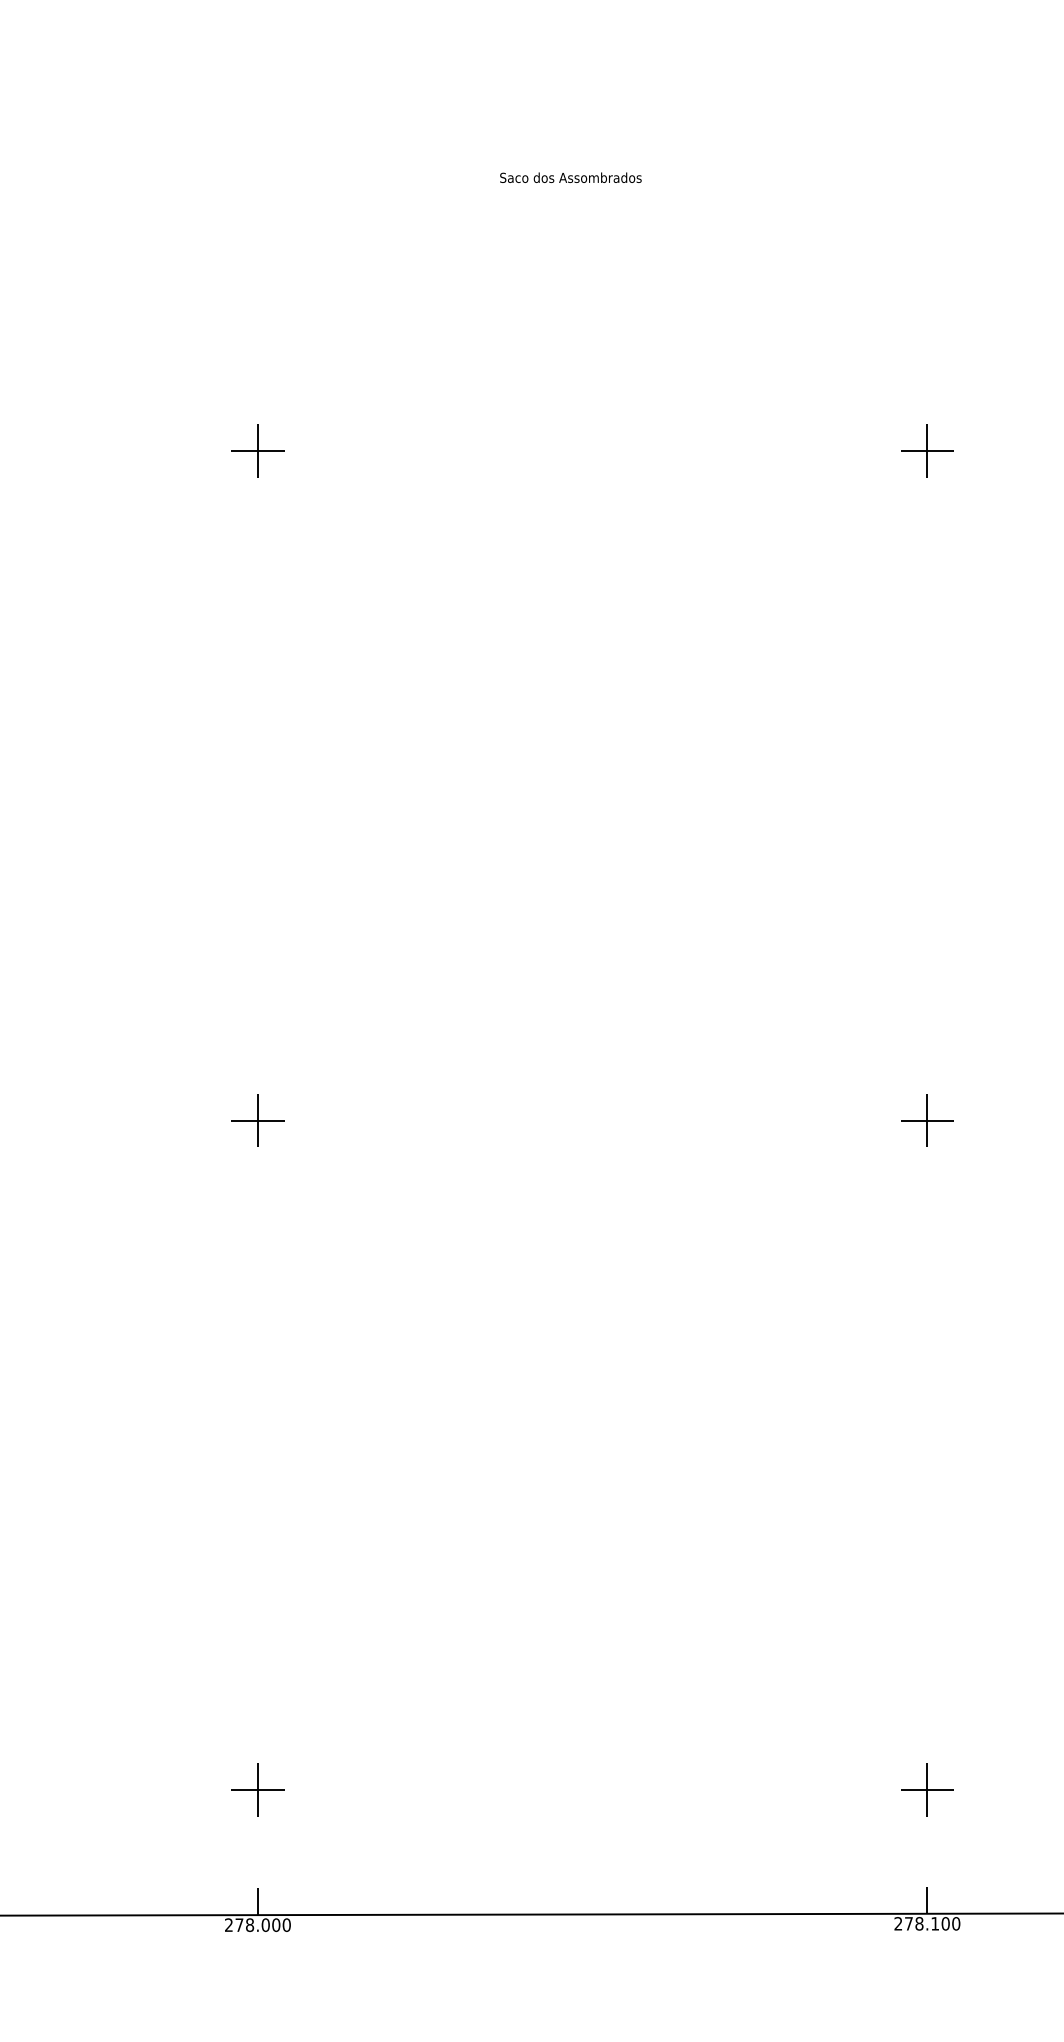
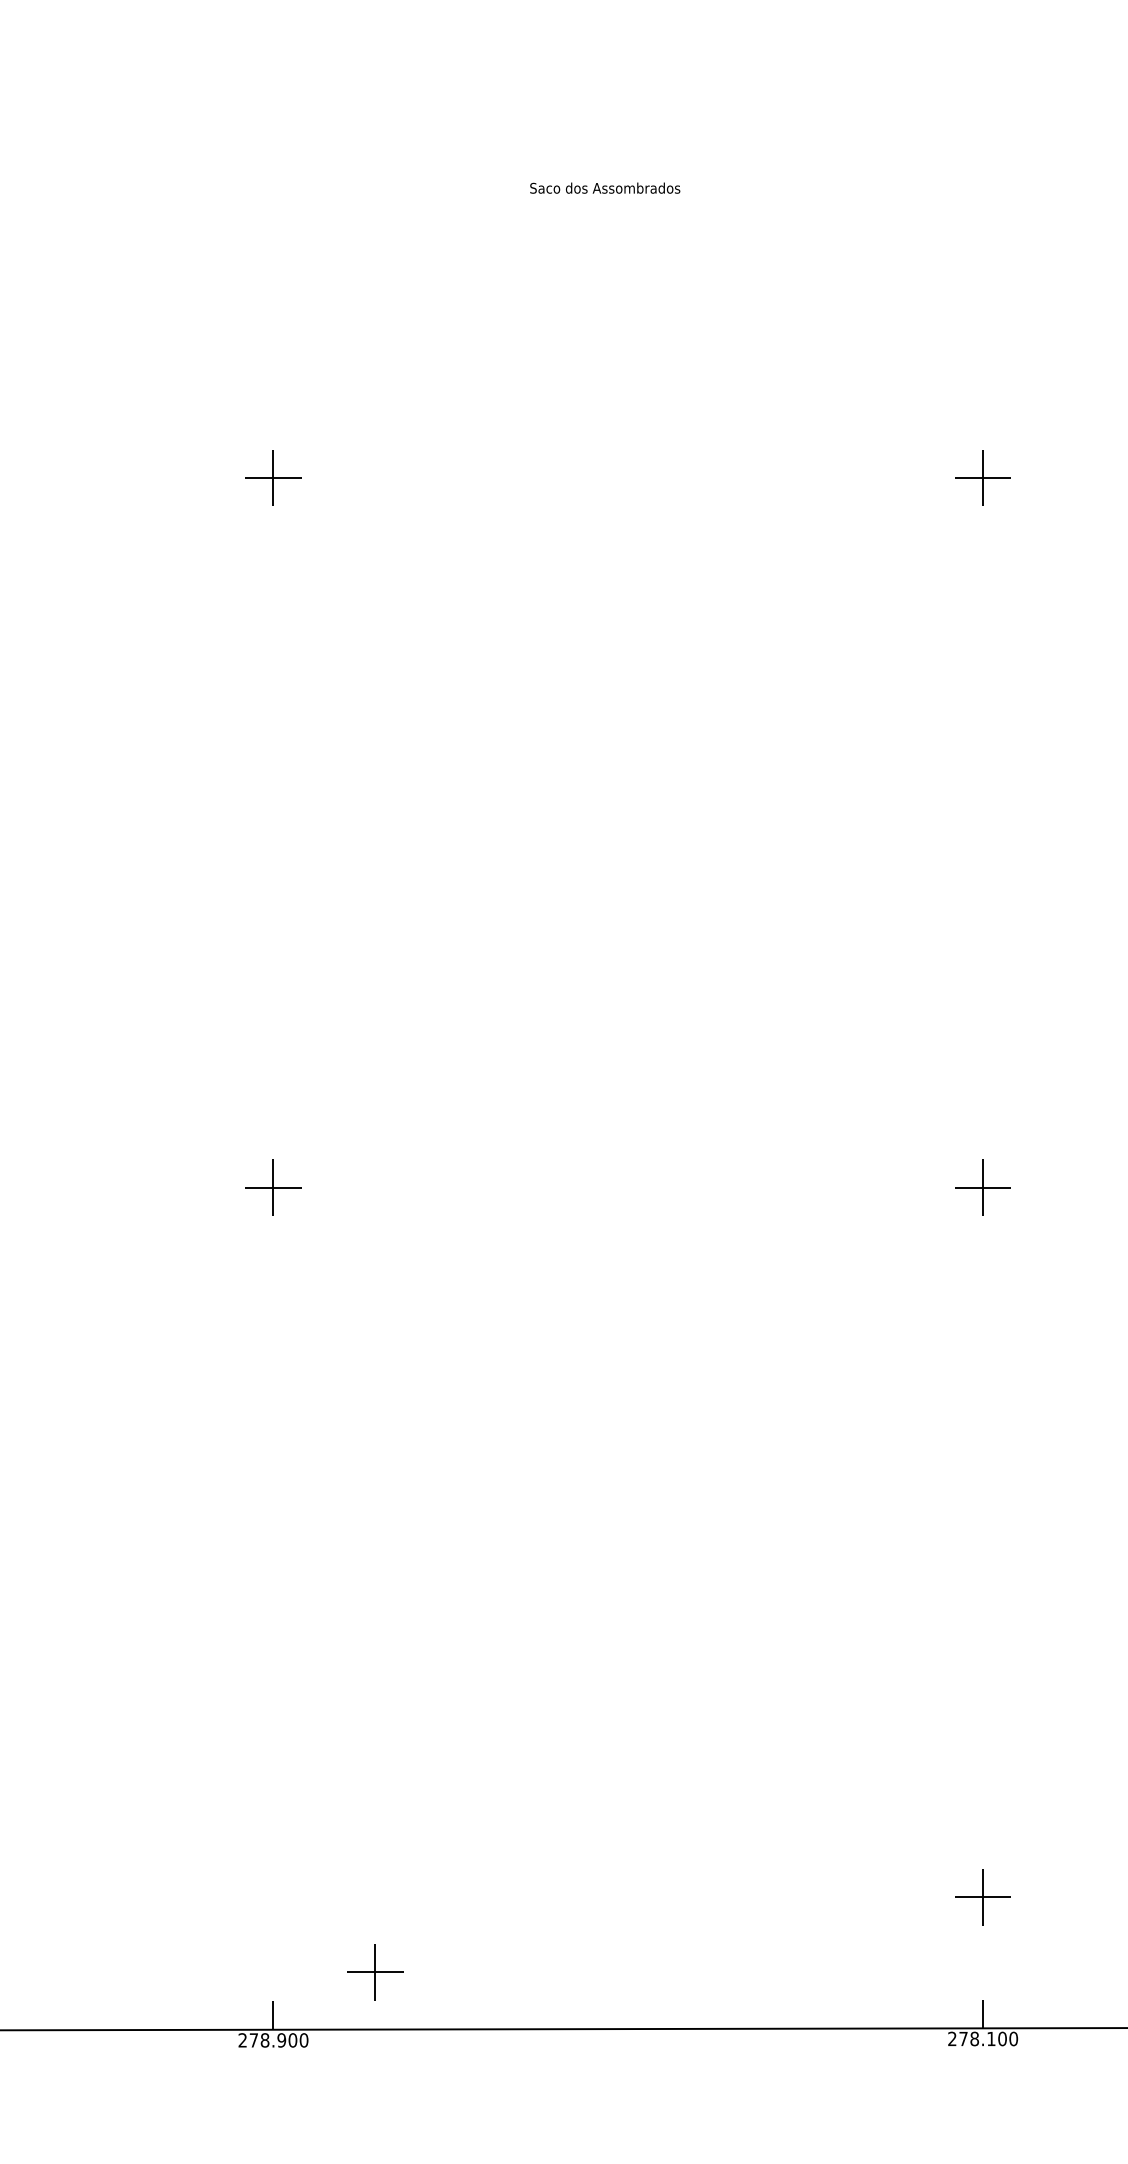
part: (257, 1790) -> (375, 1972), moved
text: (265, 1925) -> (281, 2040), 278.000 -> 278.900

